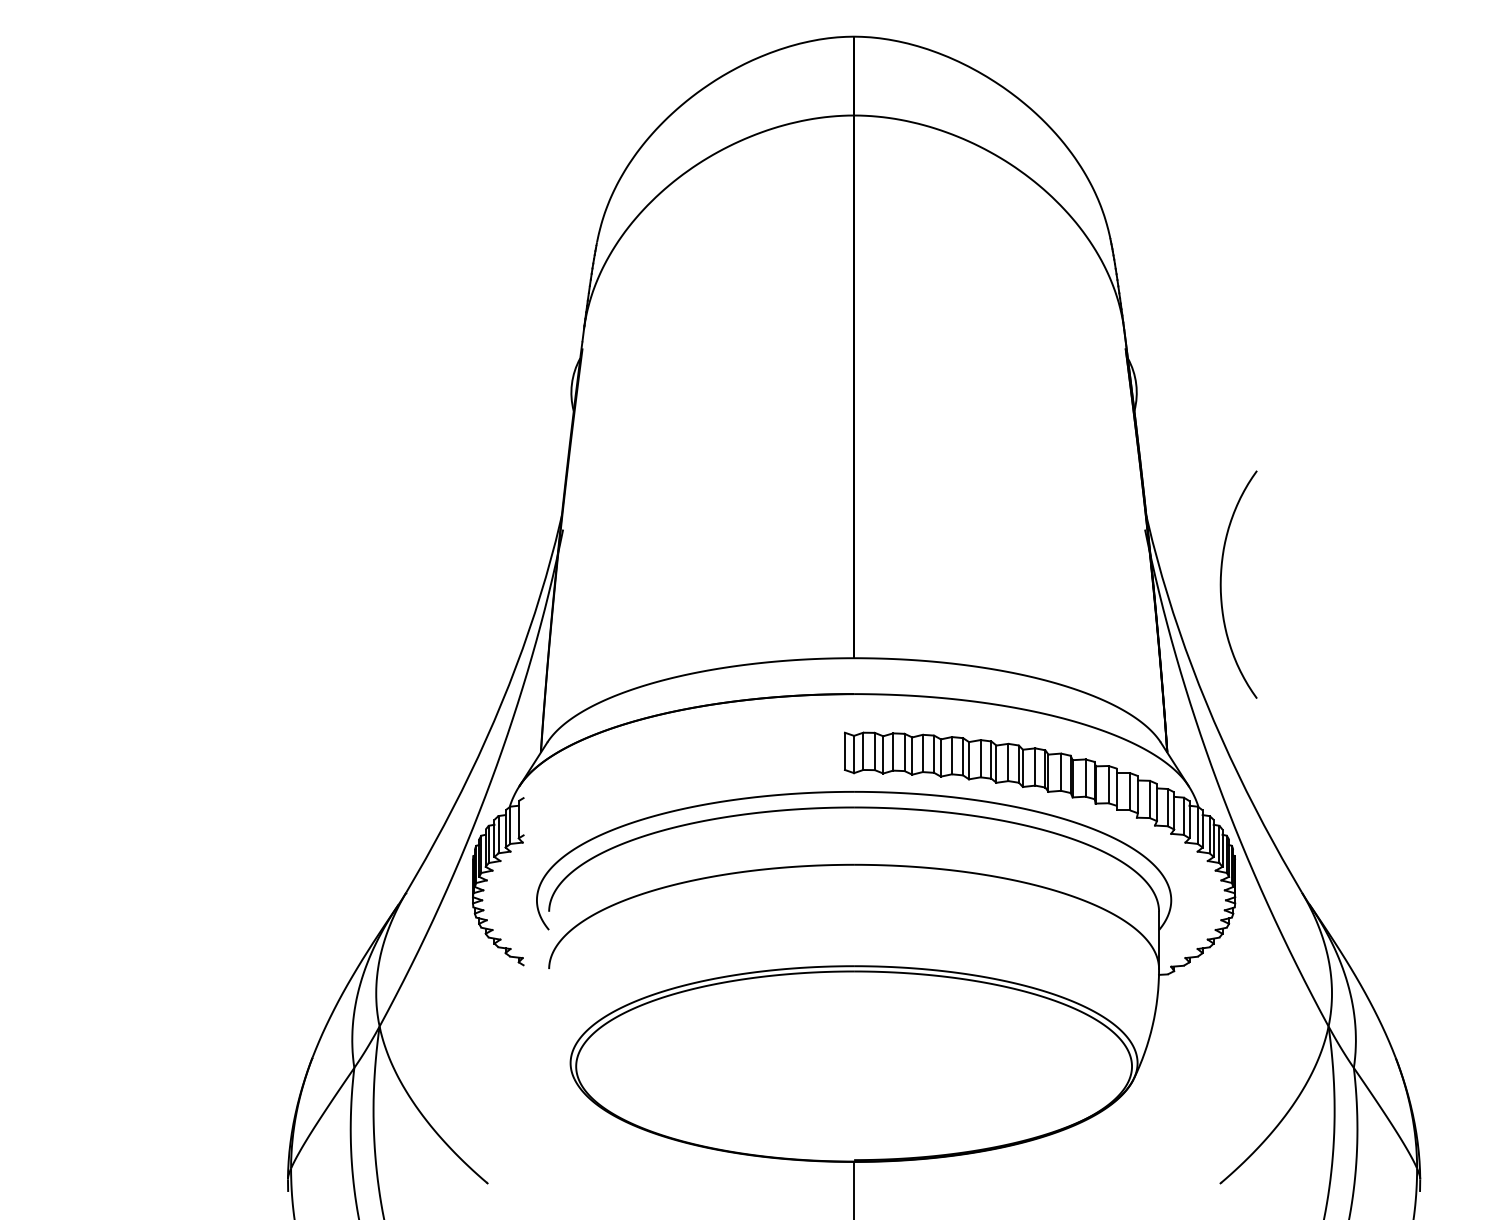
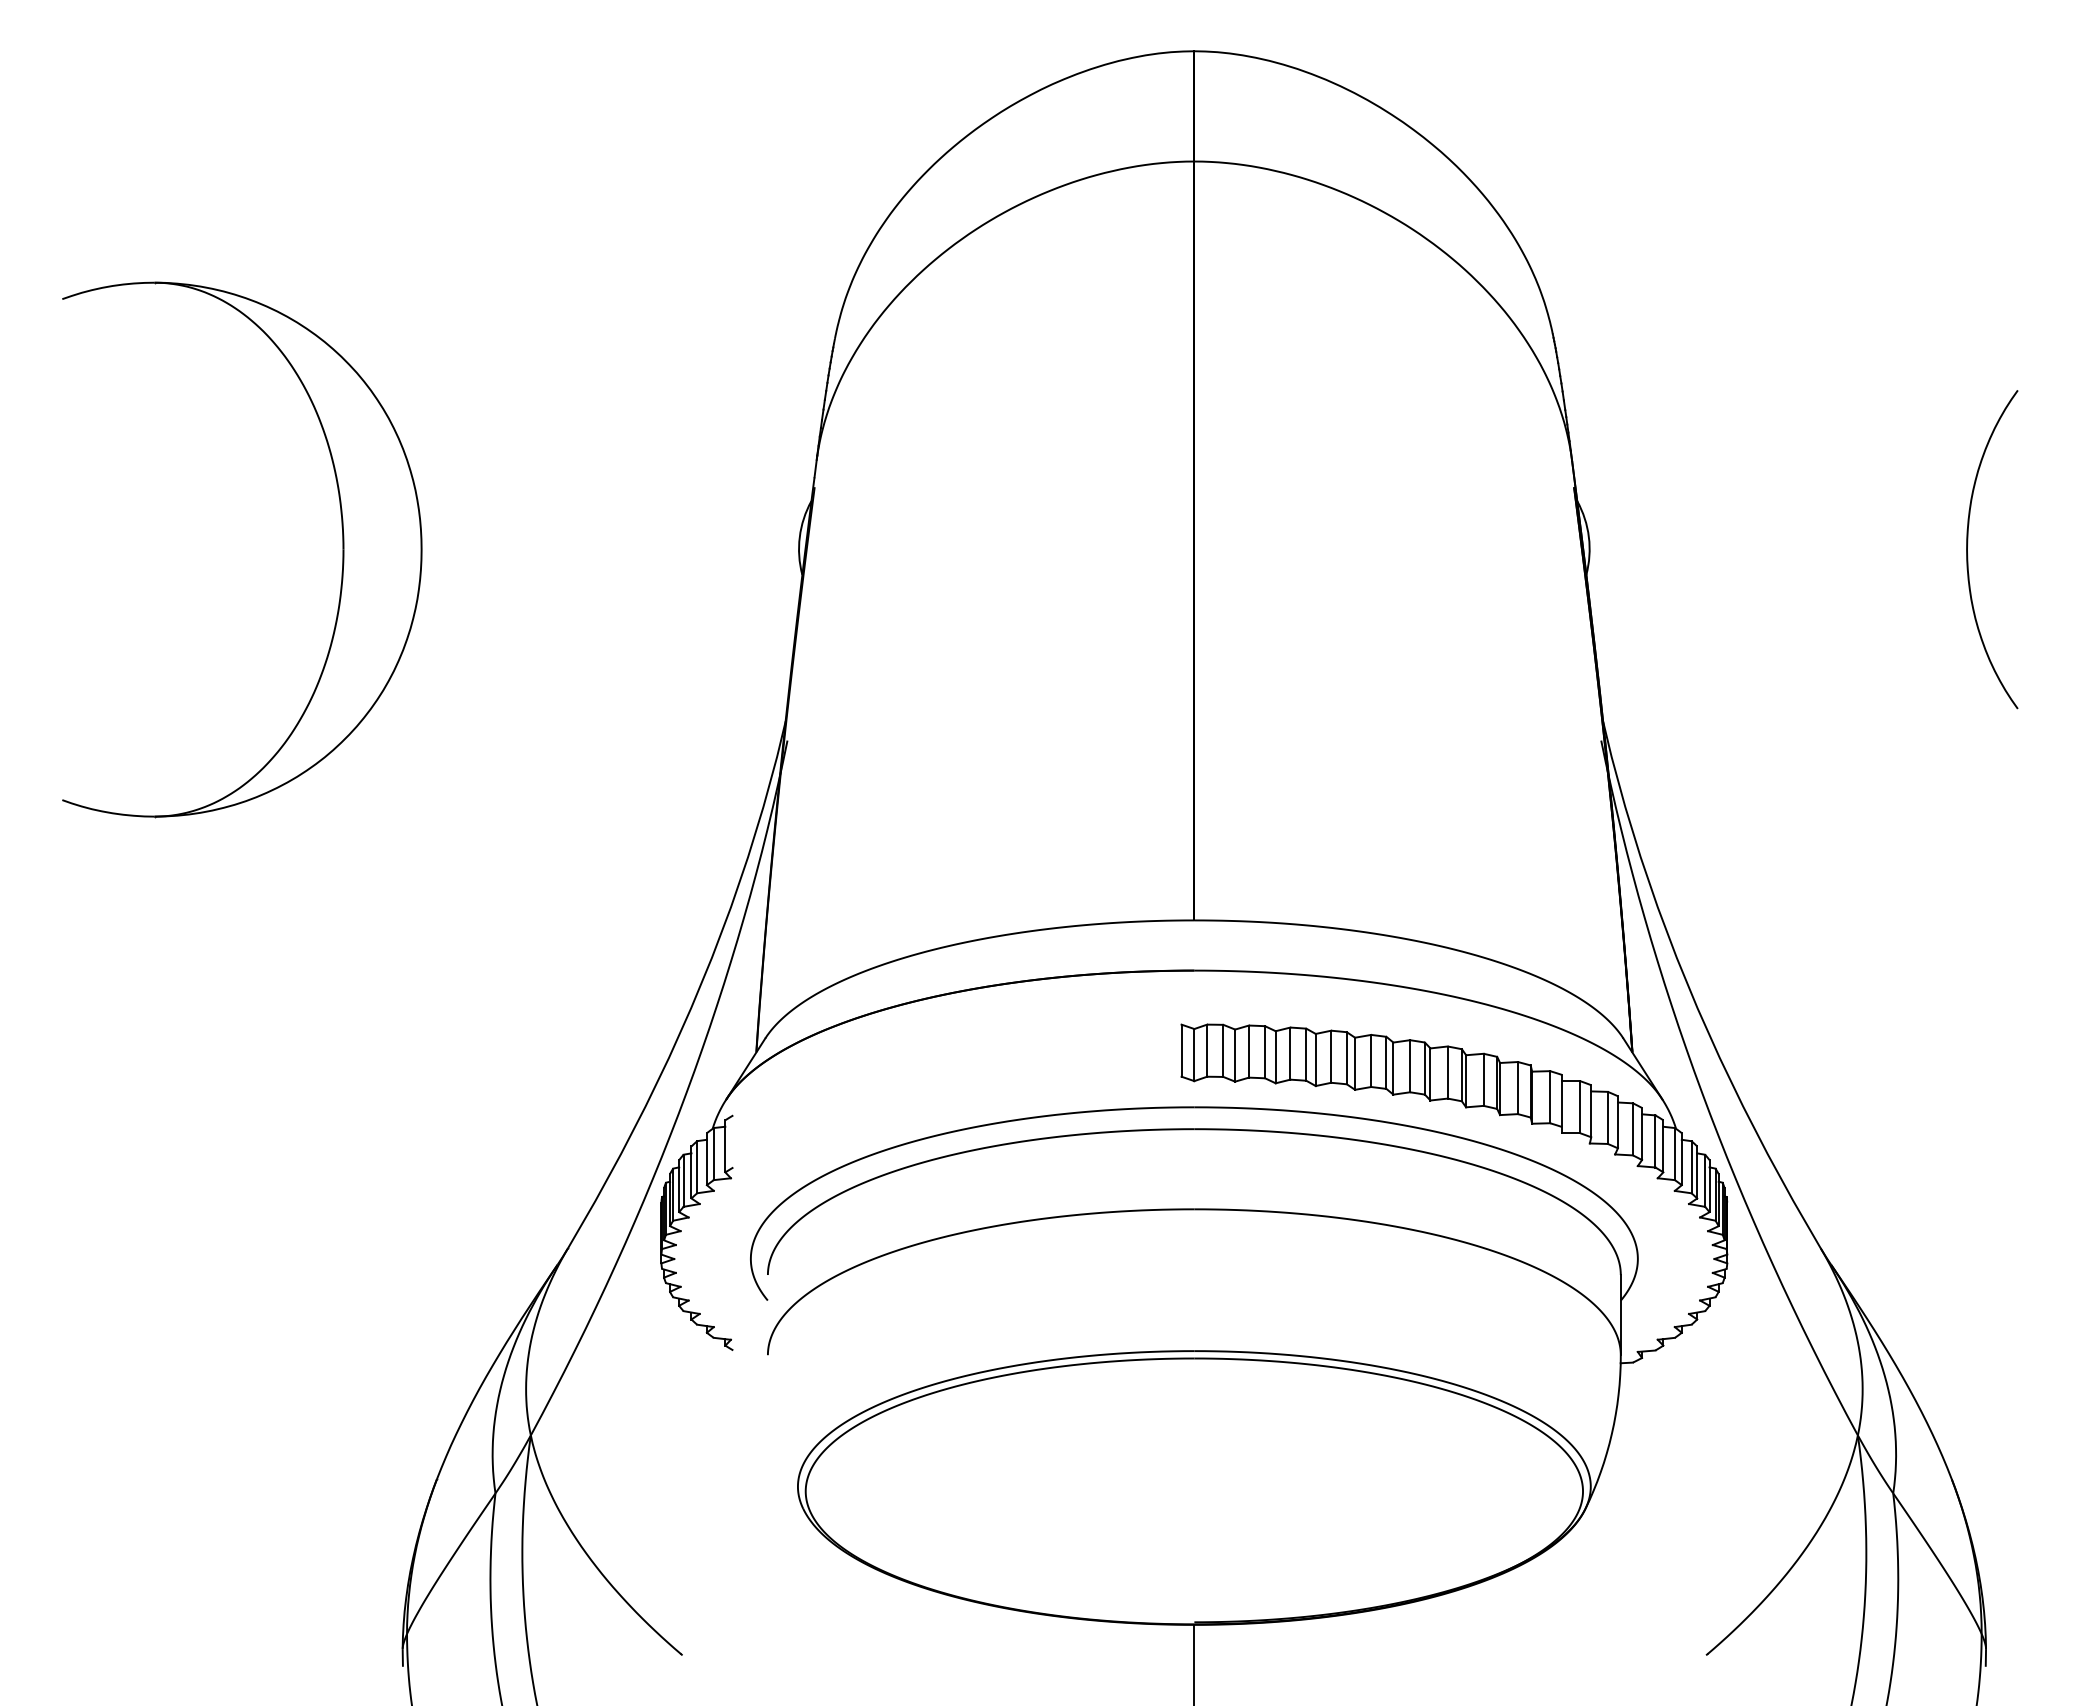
part: (244, 392) -> (342, 549), added
curve: (1221, 580) -> (1968, 543), moved

